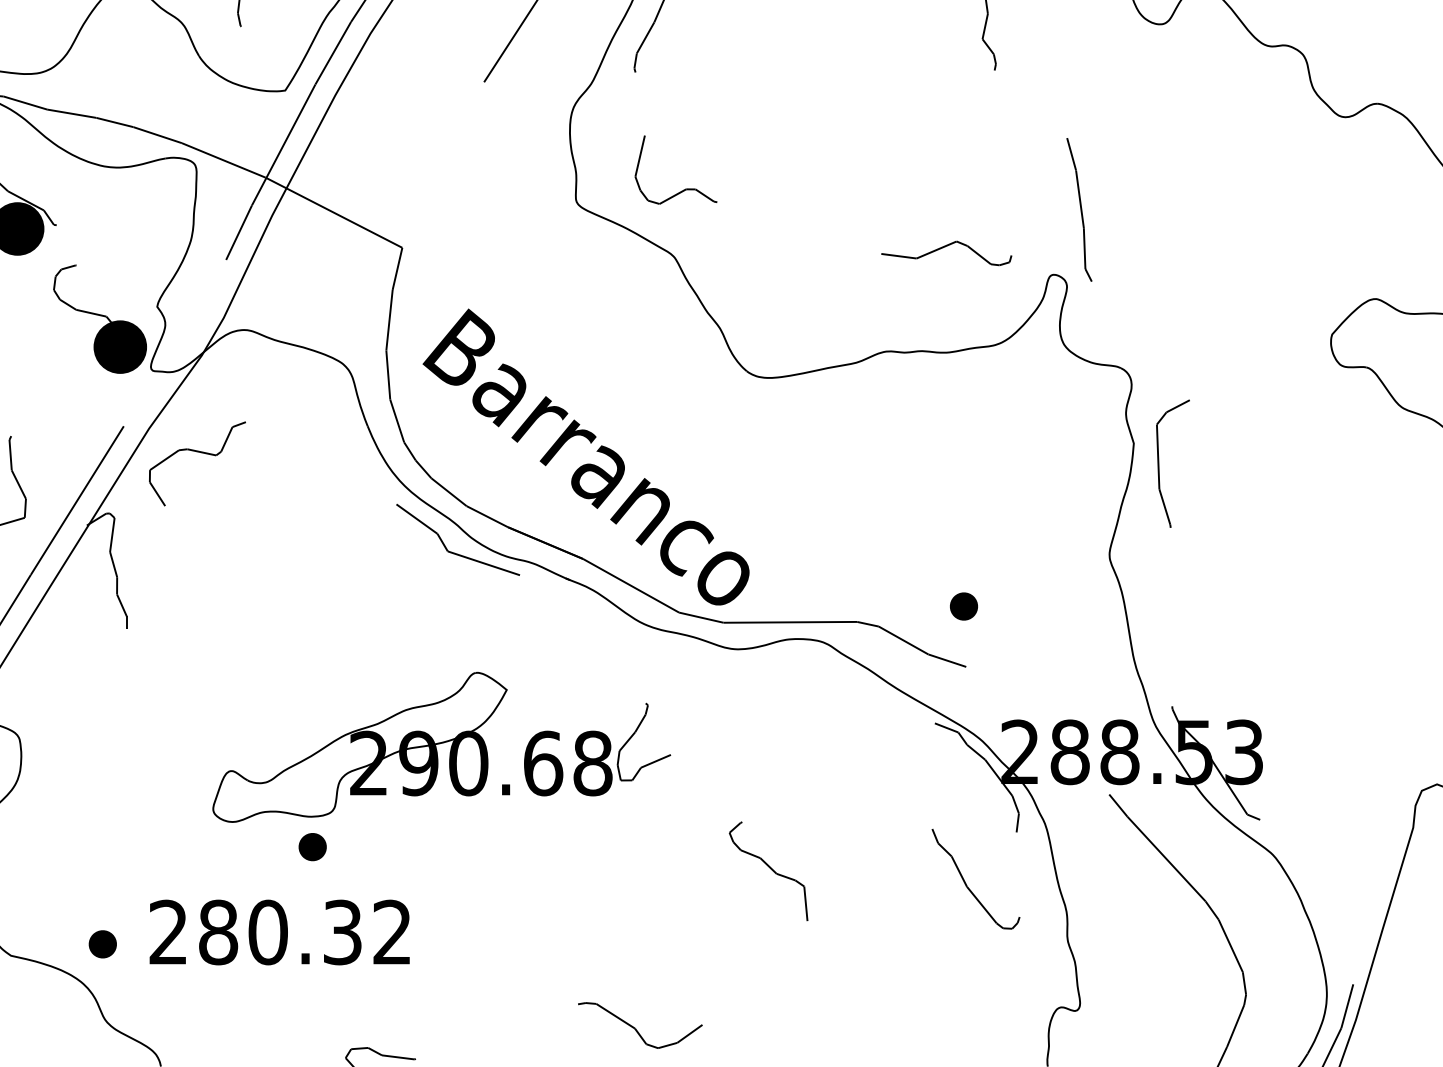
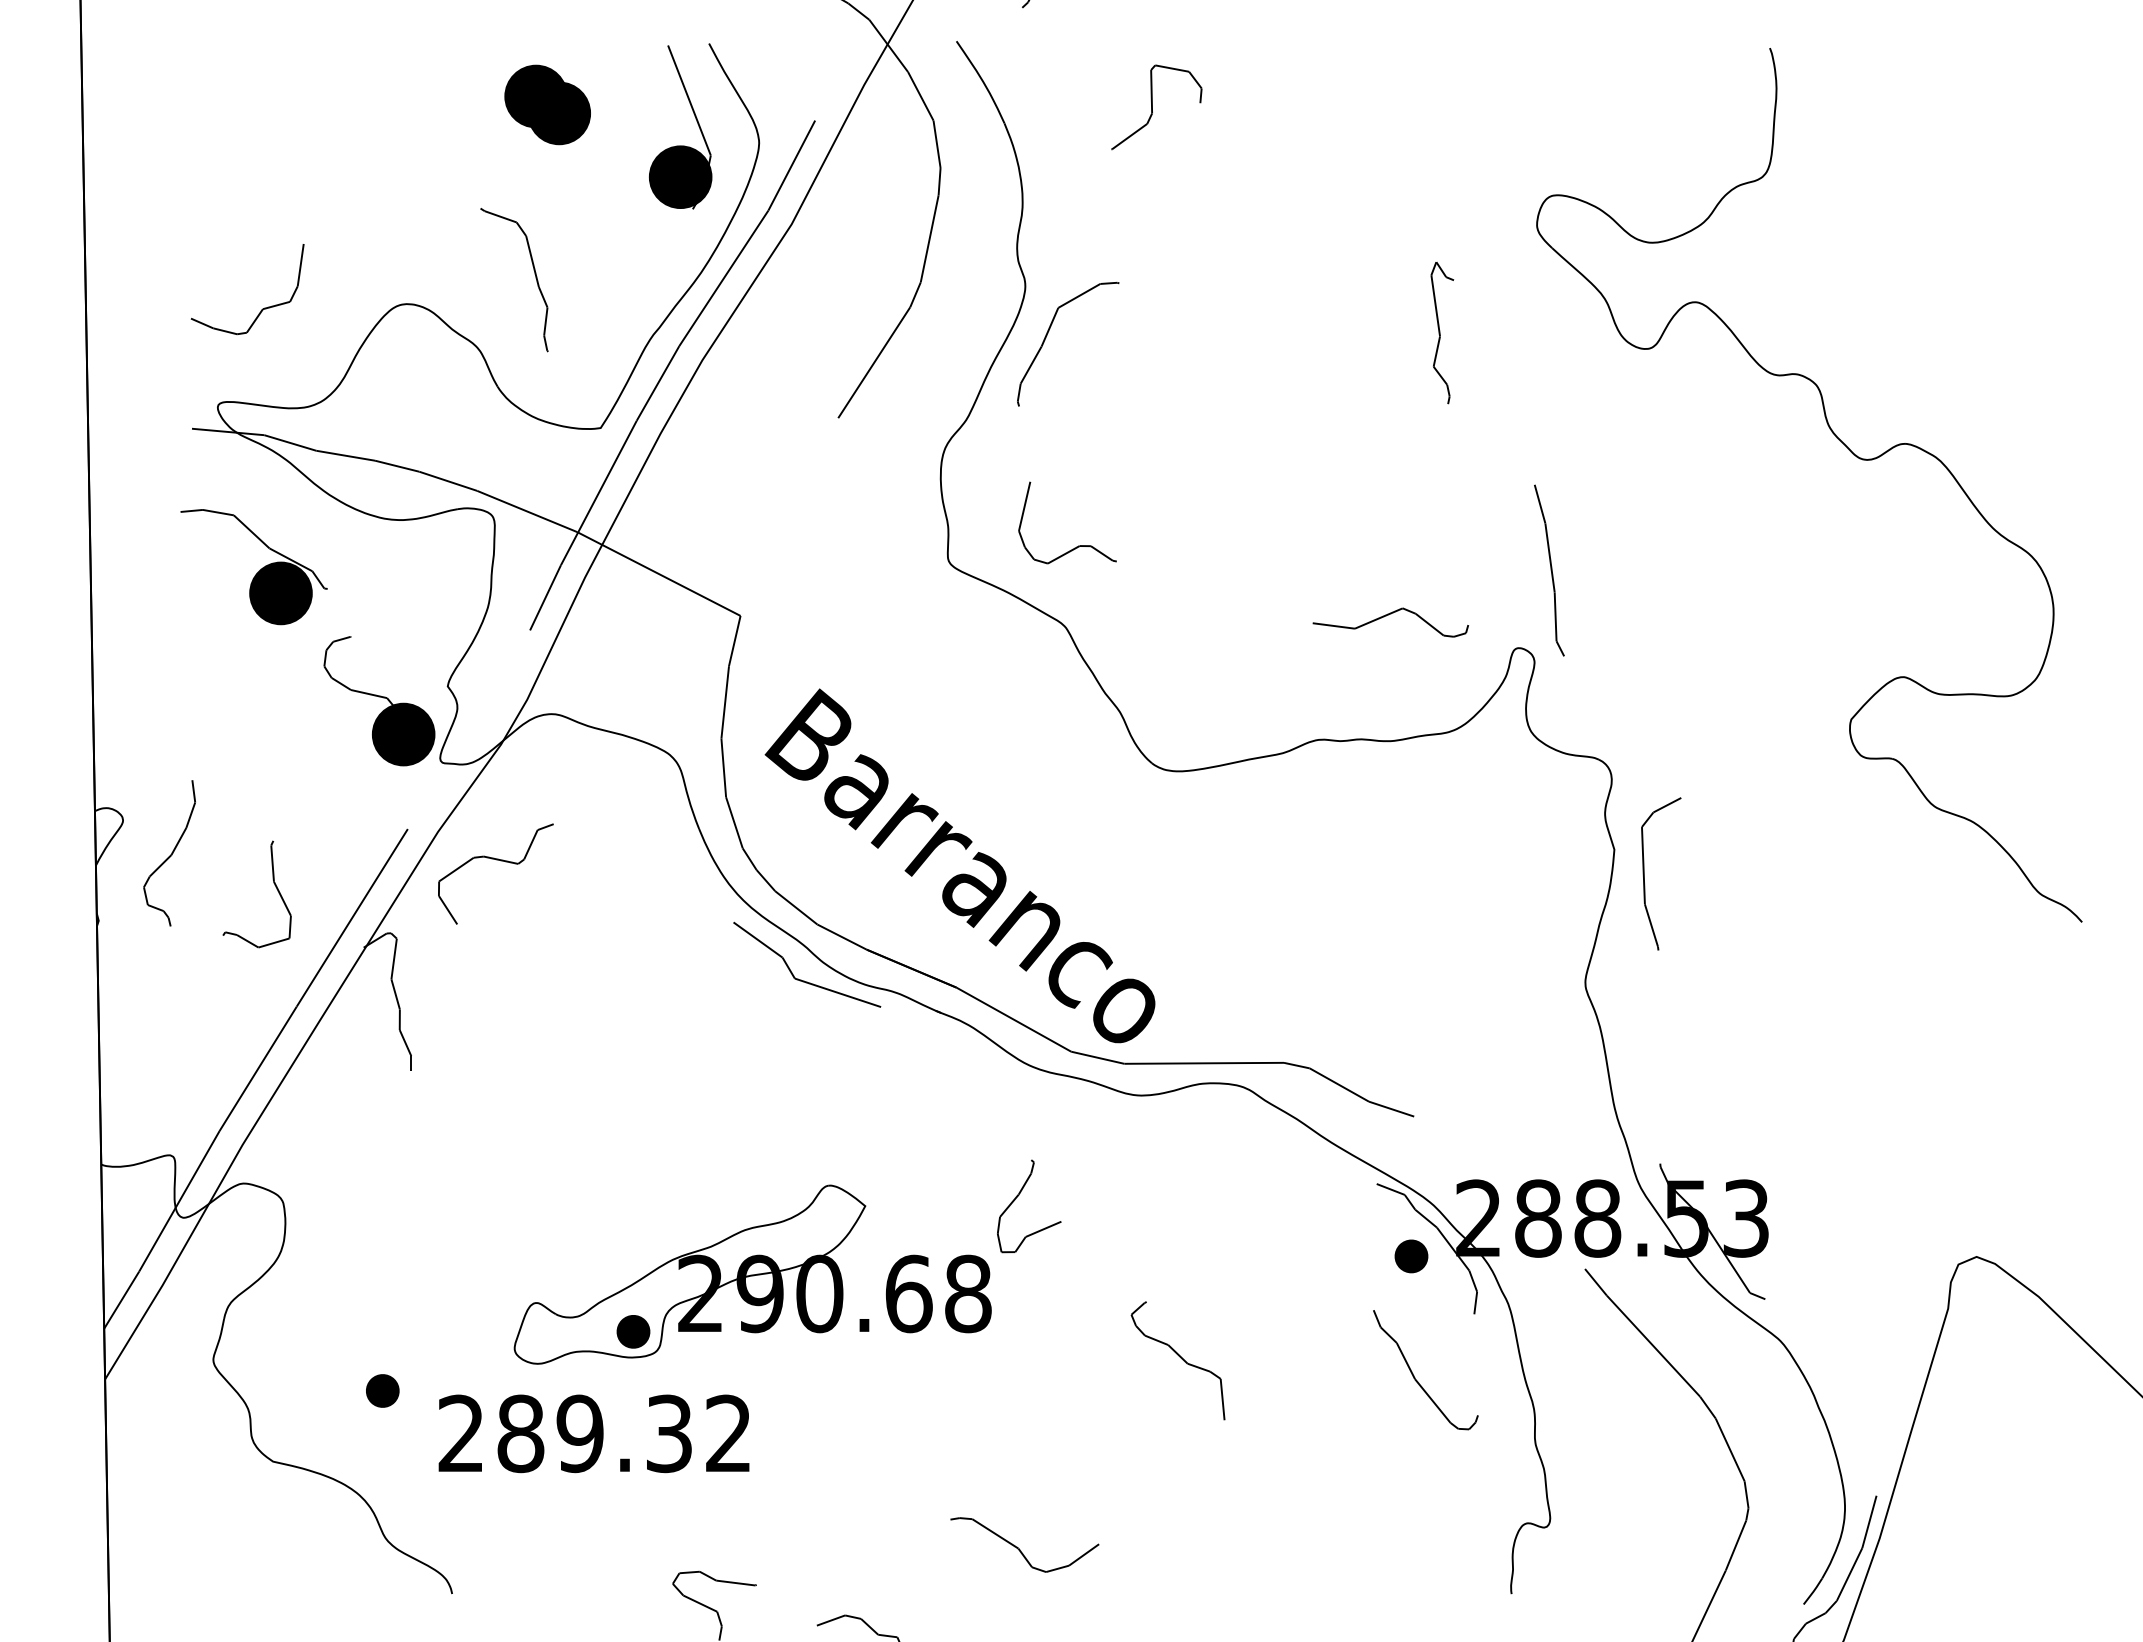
part: (963, 606) -> (1411, 1256), moved
part: (412, 747) -> (752, 1274), moved
text: (267, 932) -> (579, 1433), 280.32 -> 289.32
part: (102, 943) -> (382, 1390), moved

